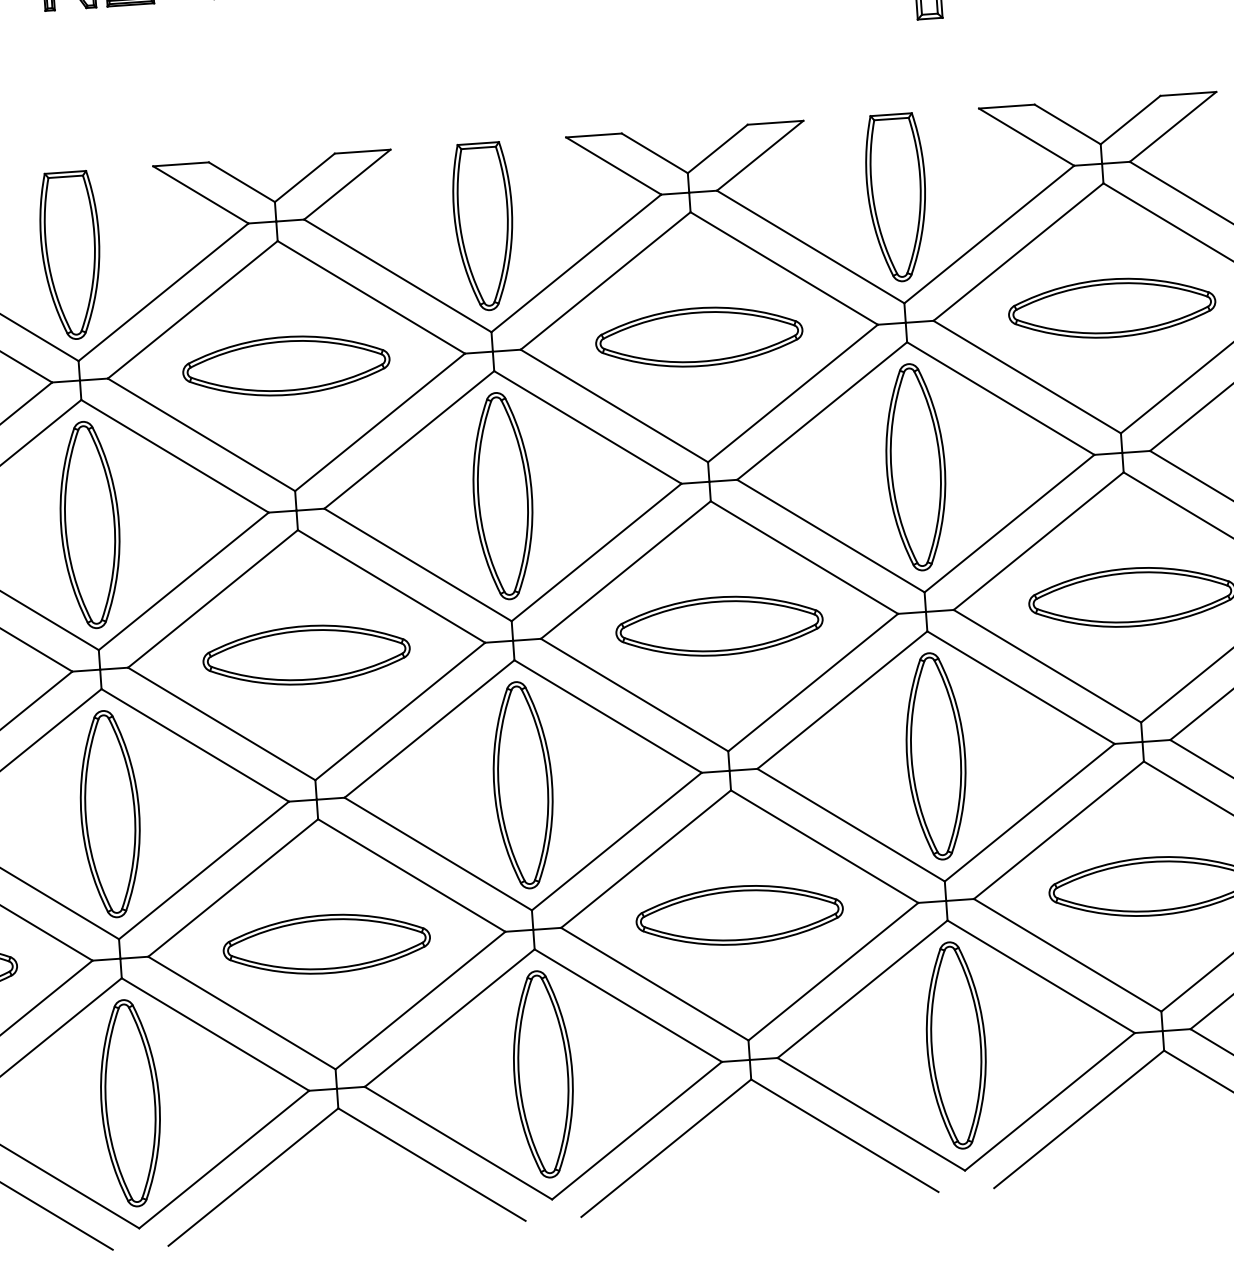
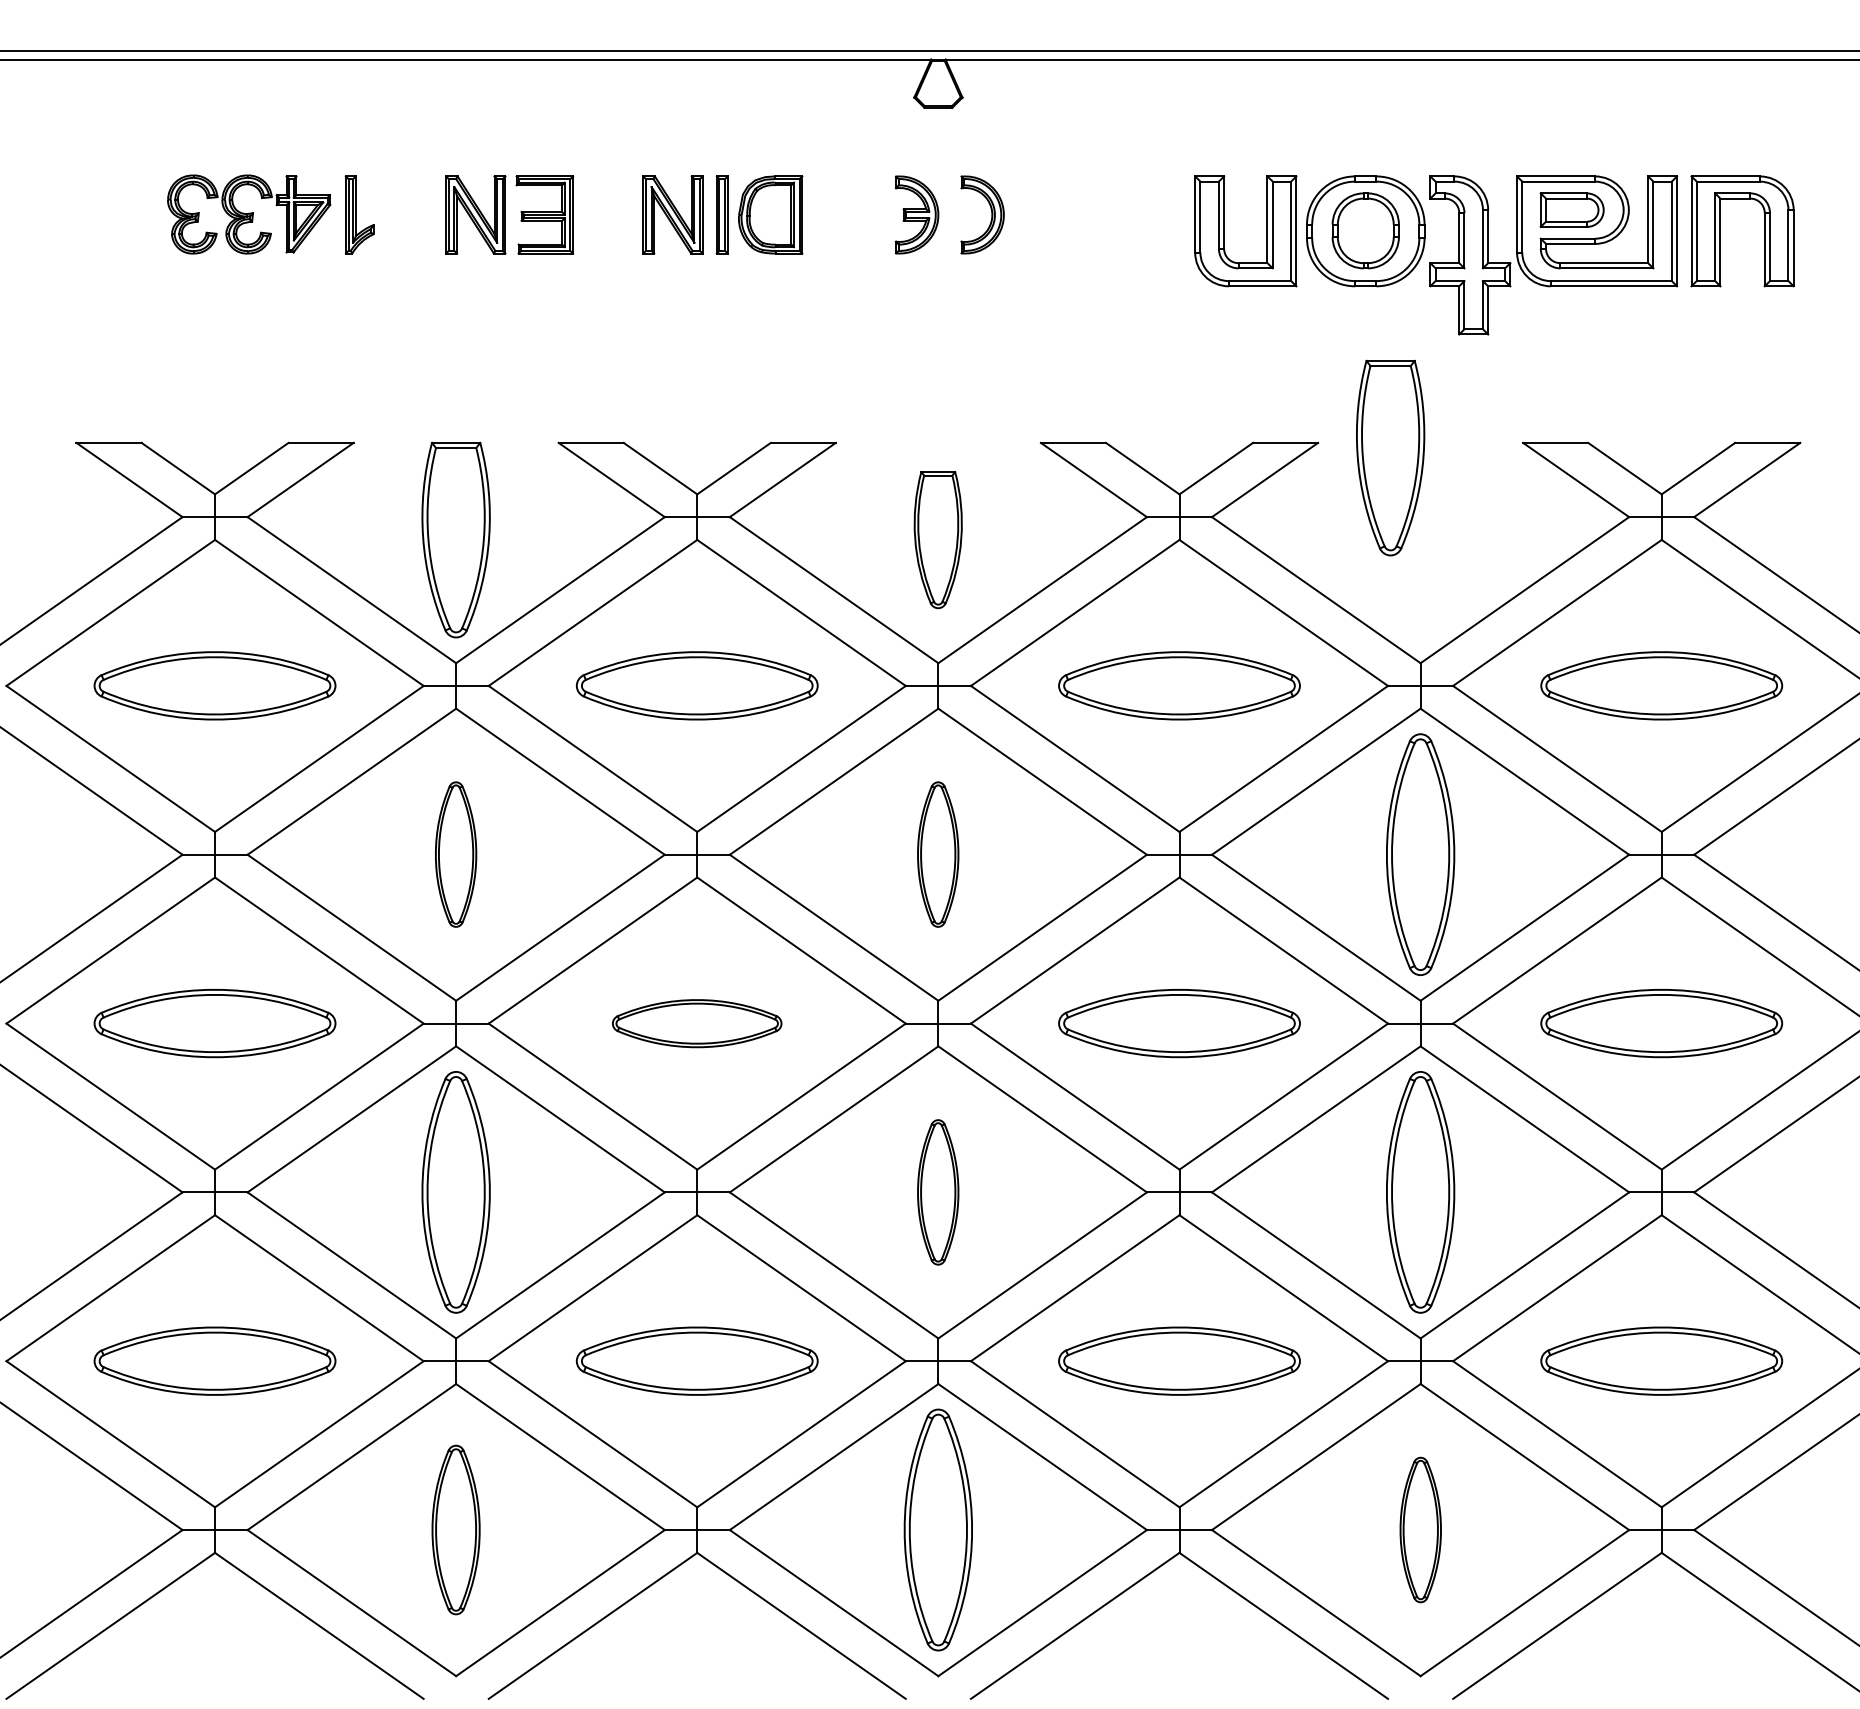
part: (896, 197) -> (1390, 457), moved
part: (483, 226) -> (937, 539), size x0.7
part: (502, 496) -> (937, 854), size x0.6
part: (89, 524) -> (455, 854), size x0.6
part: (305, 655) -> (696, 1023), size x0.7
part: (522, 785) -> (937, 1192), size x0.6
part: (956, 1045) -> (1420, 1529), size x0.6
part: (129, 1102) -> (455, 1529), size x0.7

